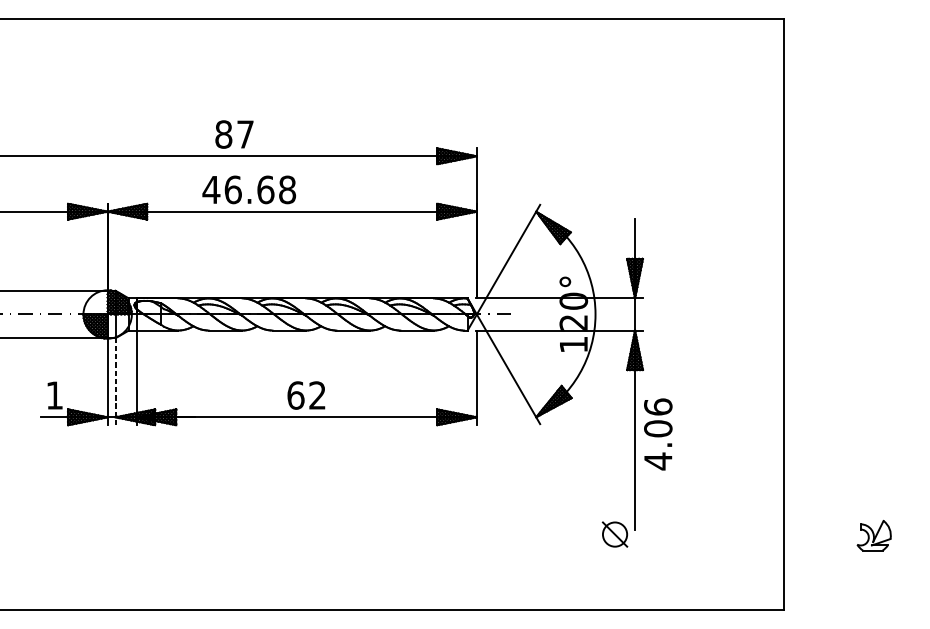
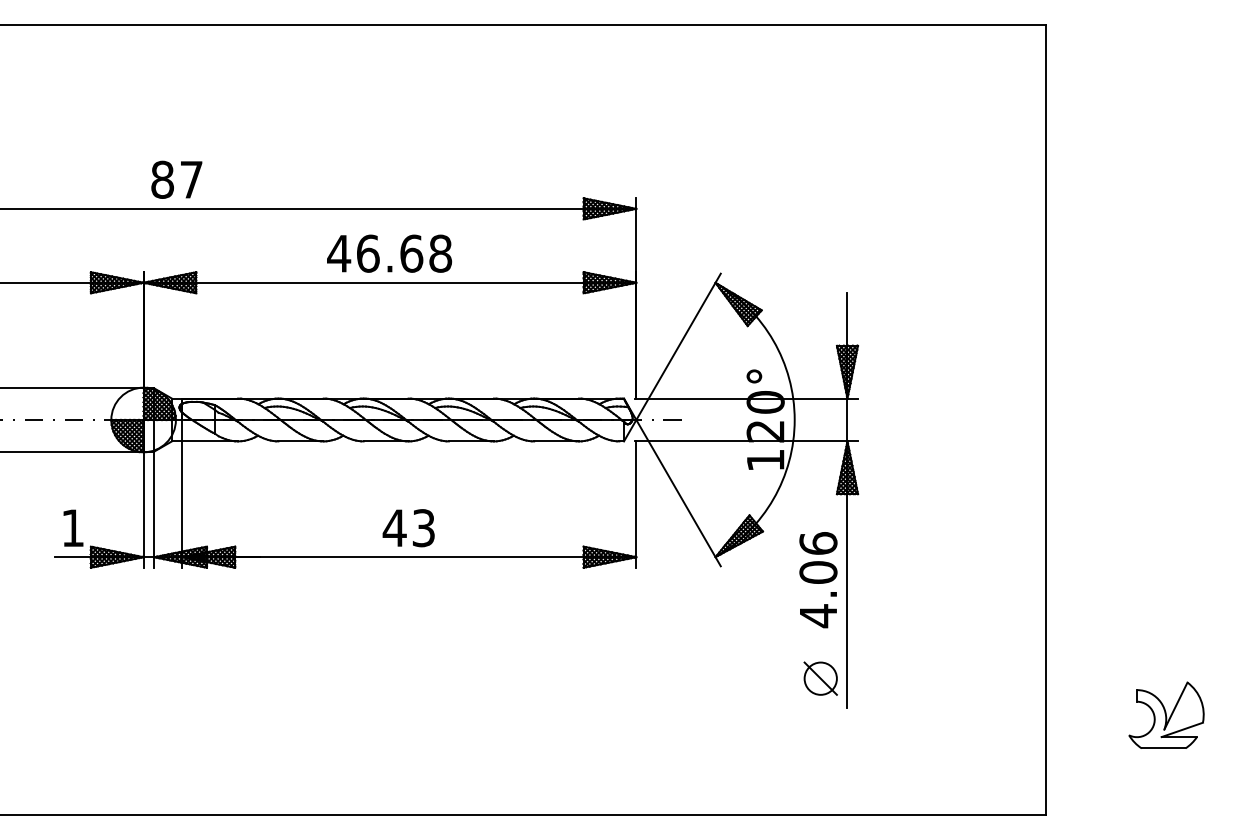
text: (234, 134) -> (176, 179), moved
text: (249, 189) -> (389, 253), moved
line: (115, 381) -> (154, 509), dashed -> solid
text: (306, 395) -> (408, 528), 62 -> 43
text: (658, 434) -> (818, 580), moved
part: (614, 534) -> (820, 678), moved
part: (874, 535) -> (1166, 714), size x1.67

